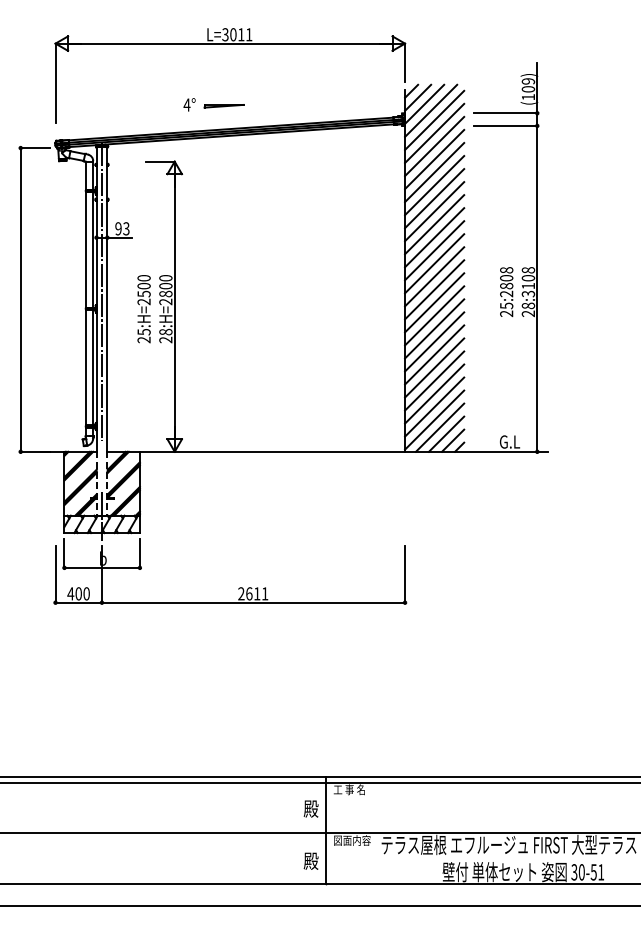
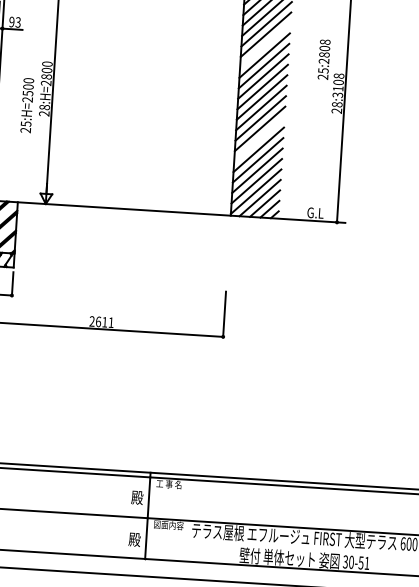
line: (434, 237) -> (265, 45), removed
text: (506, 291) -> (324, 59), moved
text: (143, 309) -> (26, 105), moved
line: (434, 354) -> (259, 139), removed

